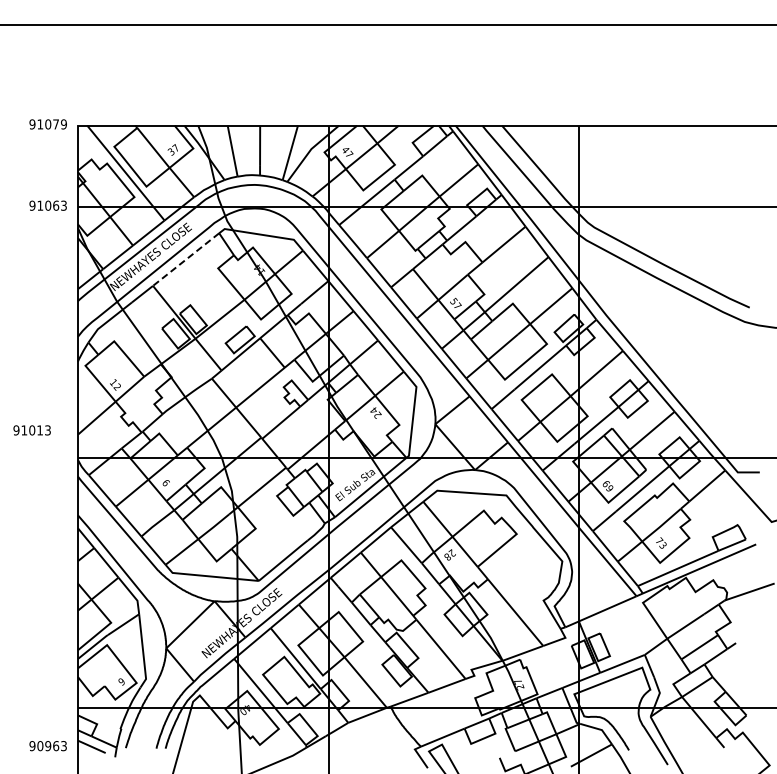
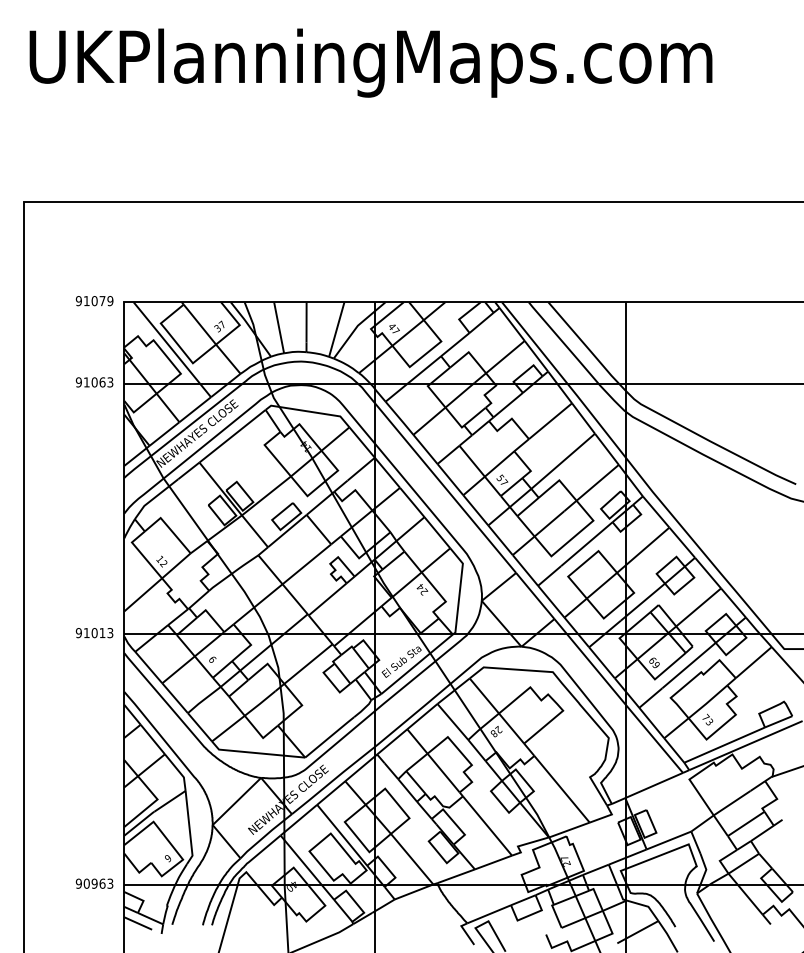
line: (186, 259) -> (232, 436), dashed -> solid
text: (32, 430) -> (94, 633), moved
text: (48, 745) -> (94, 883), moved

